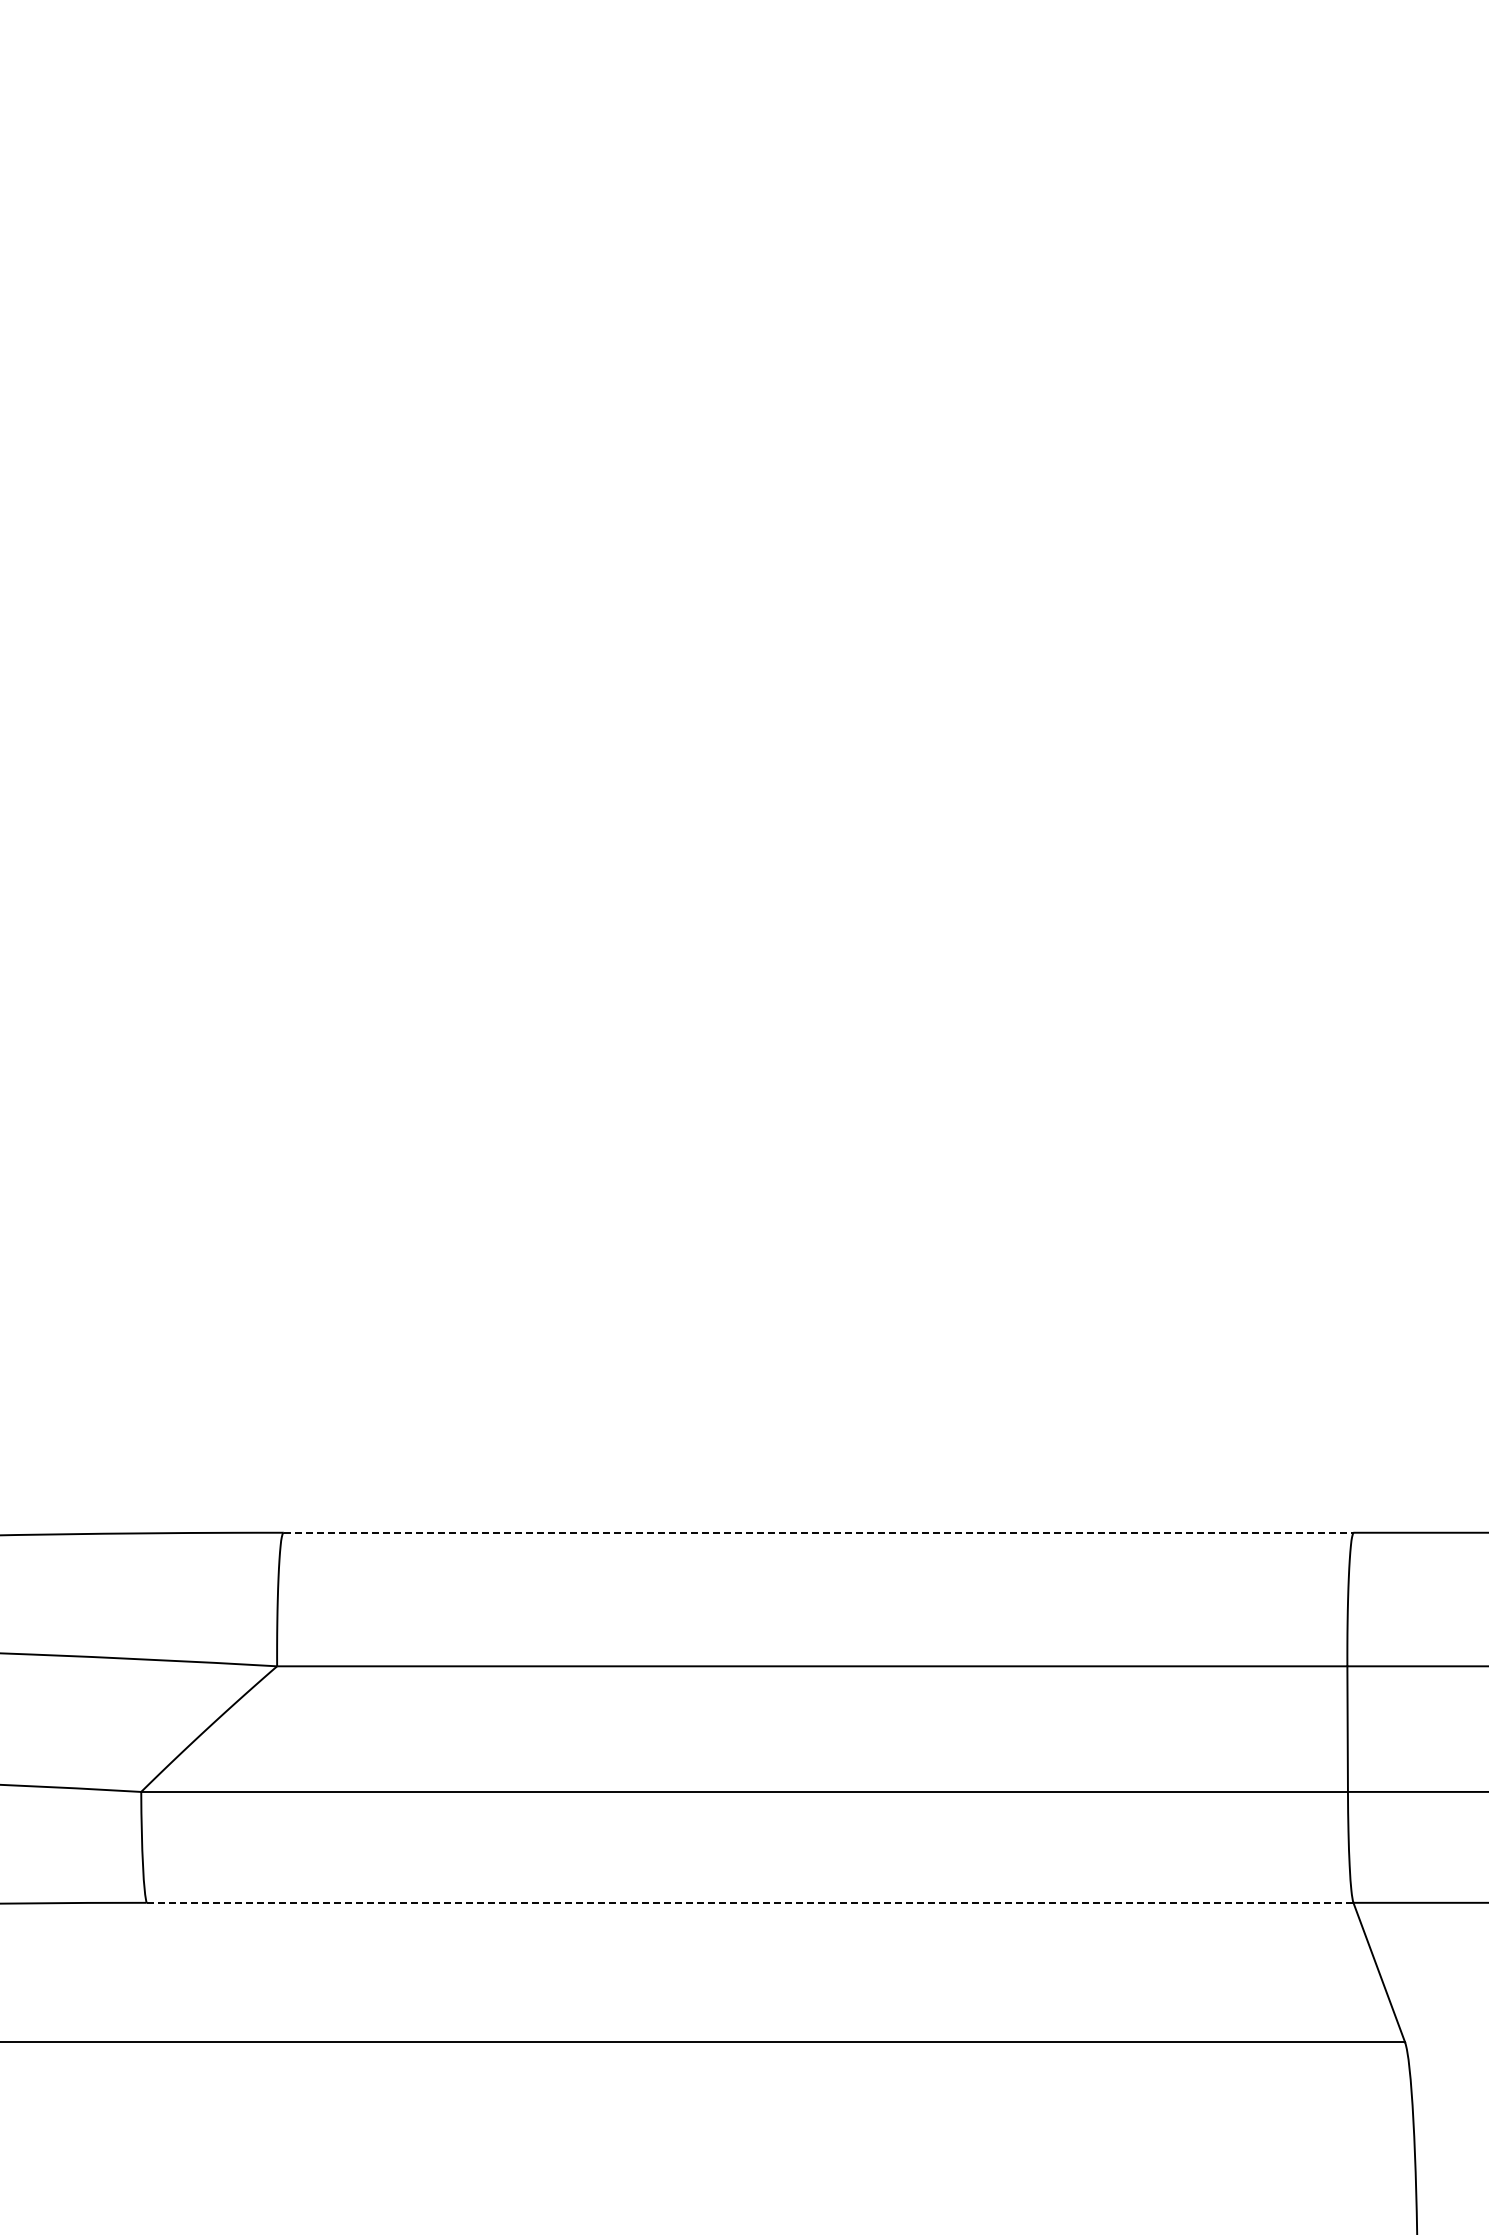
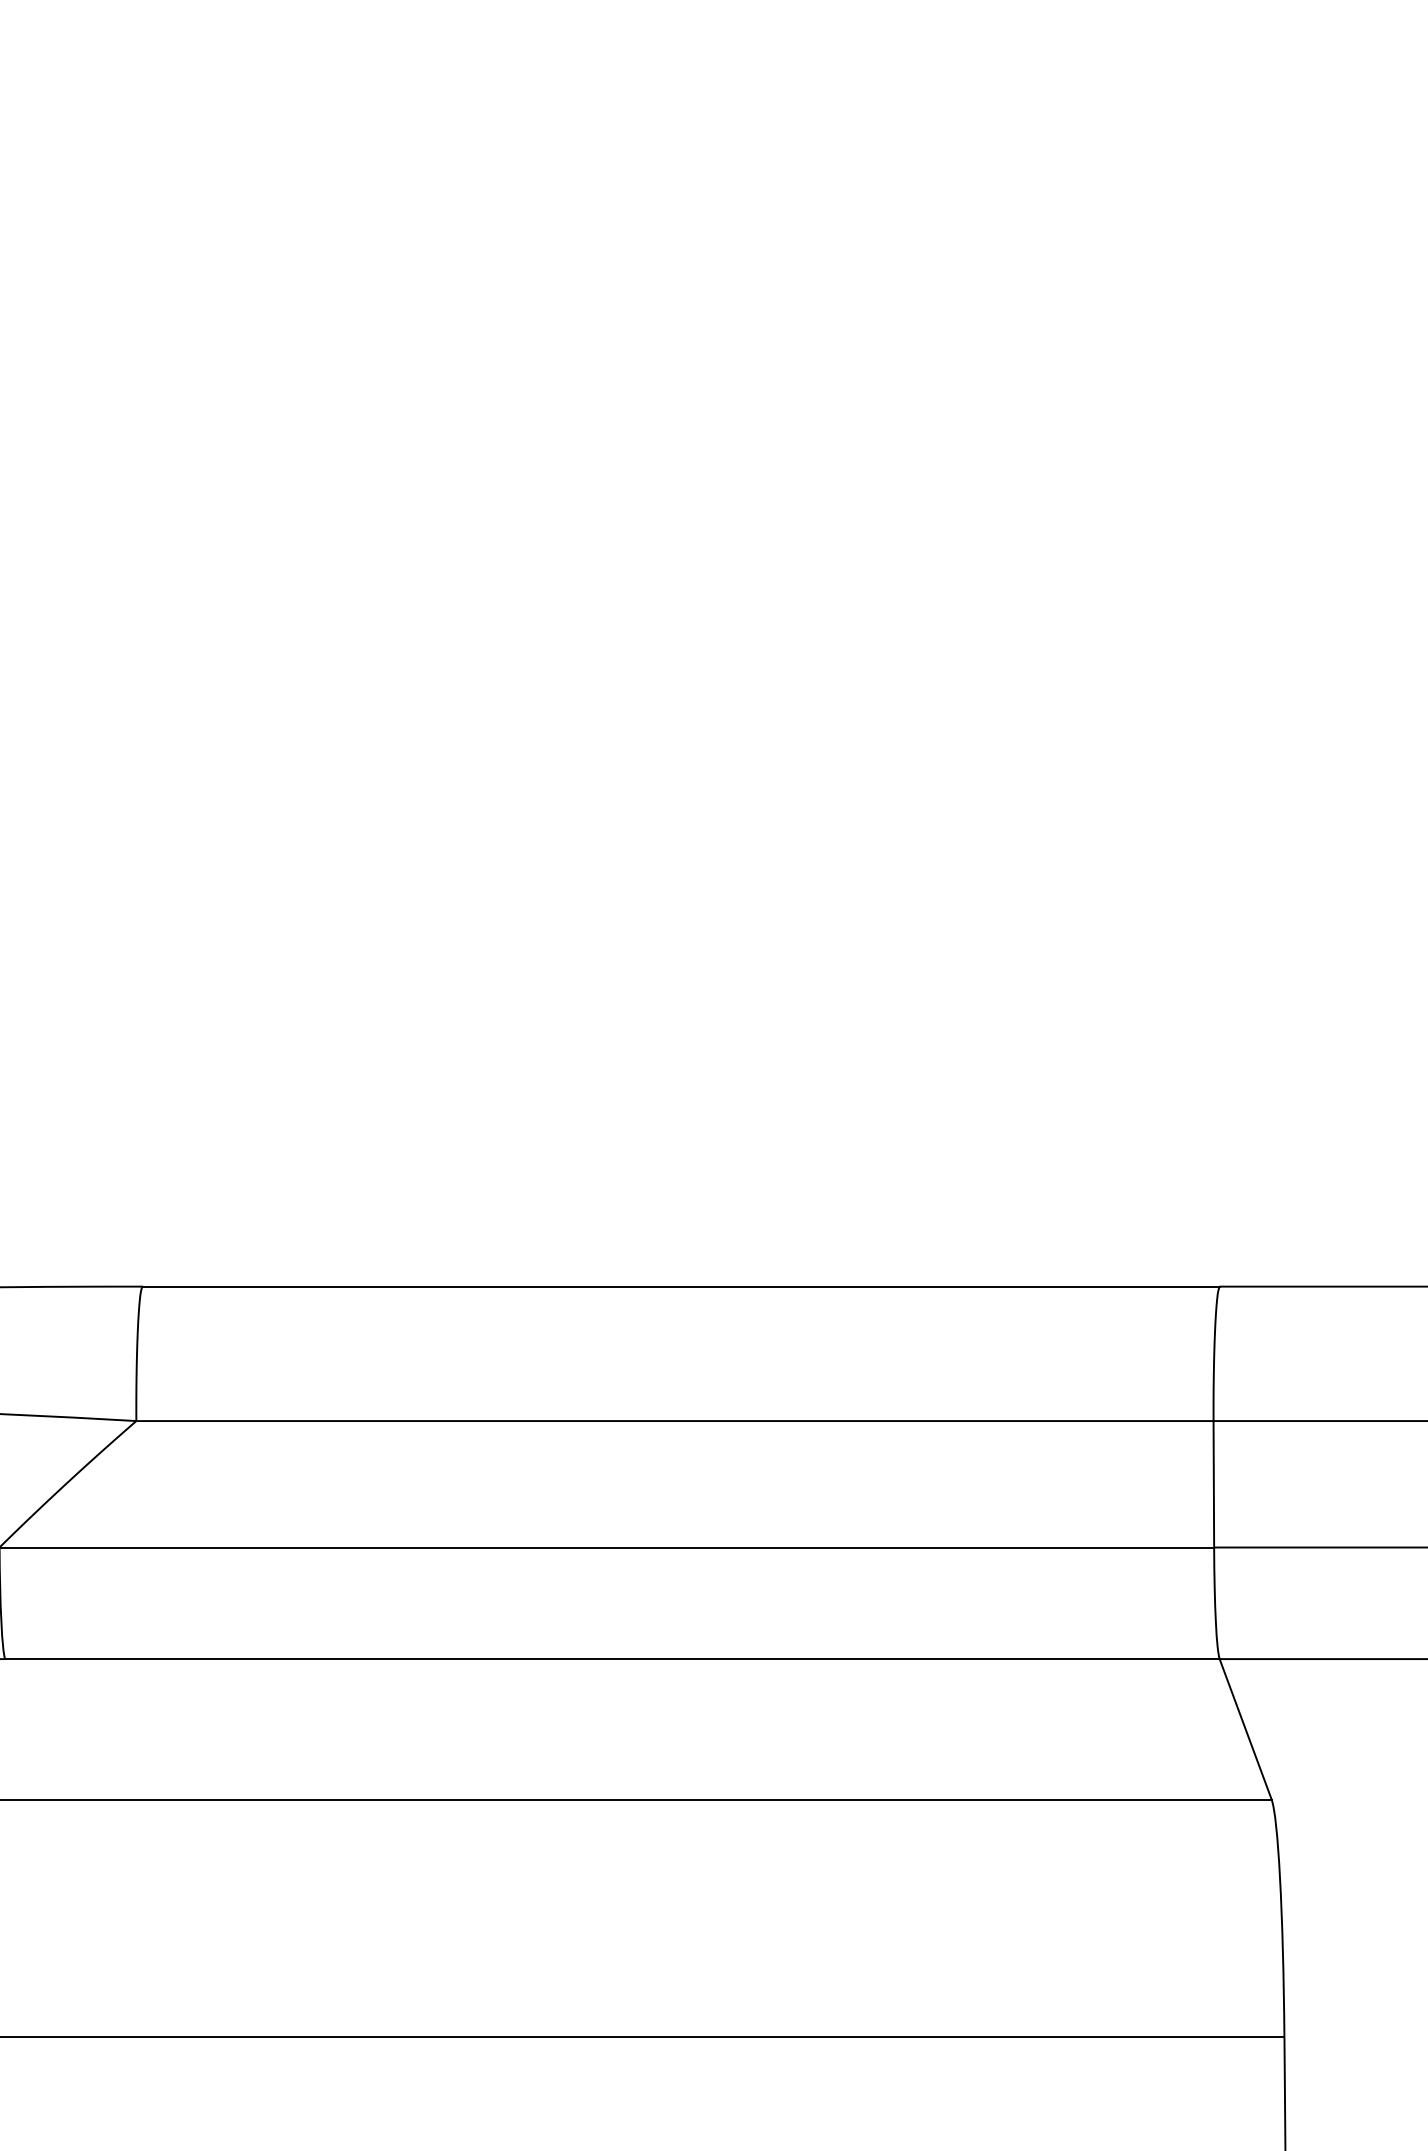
line: (819, 1532) -> (682, 1286), dashed -> solid
line: (749, 1902) -> (611, 1658), dashed -> solid

